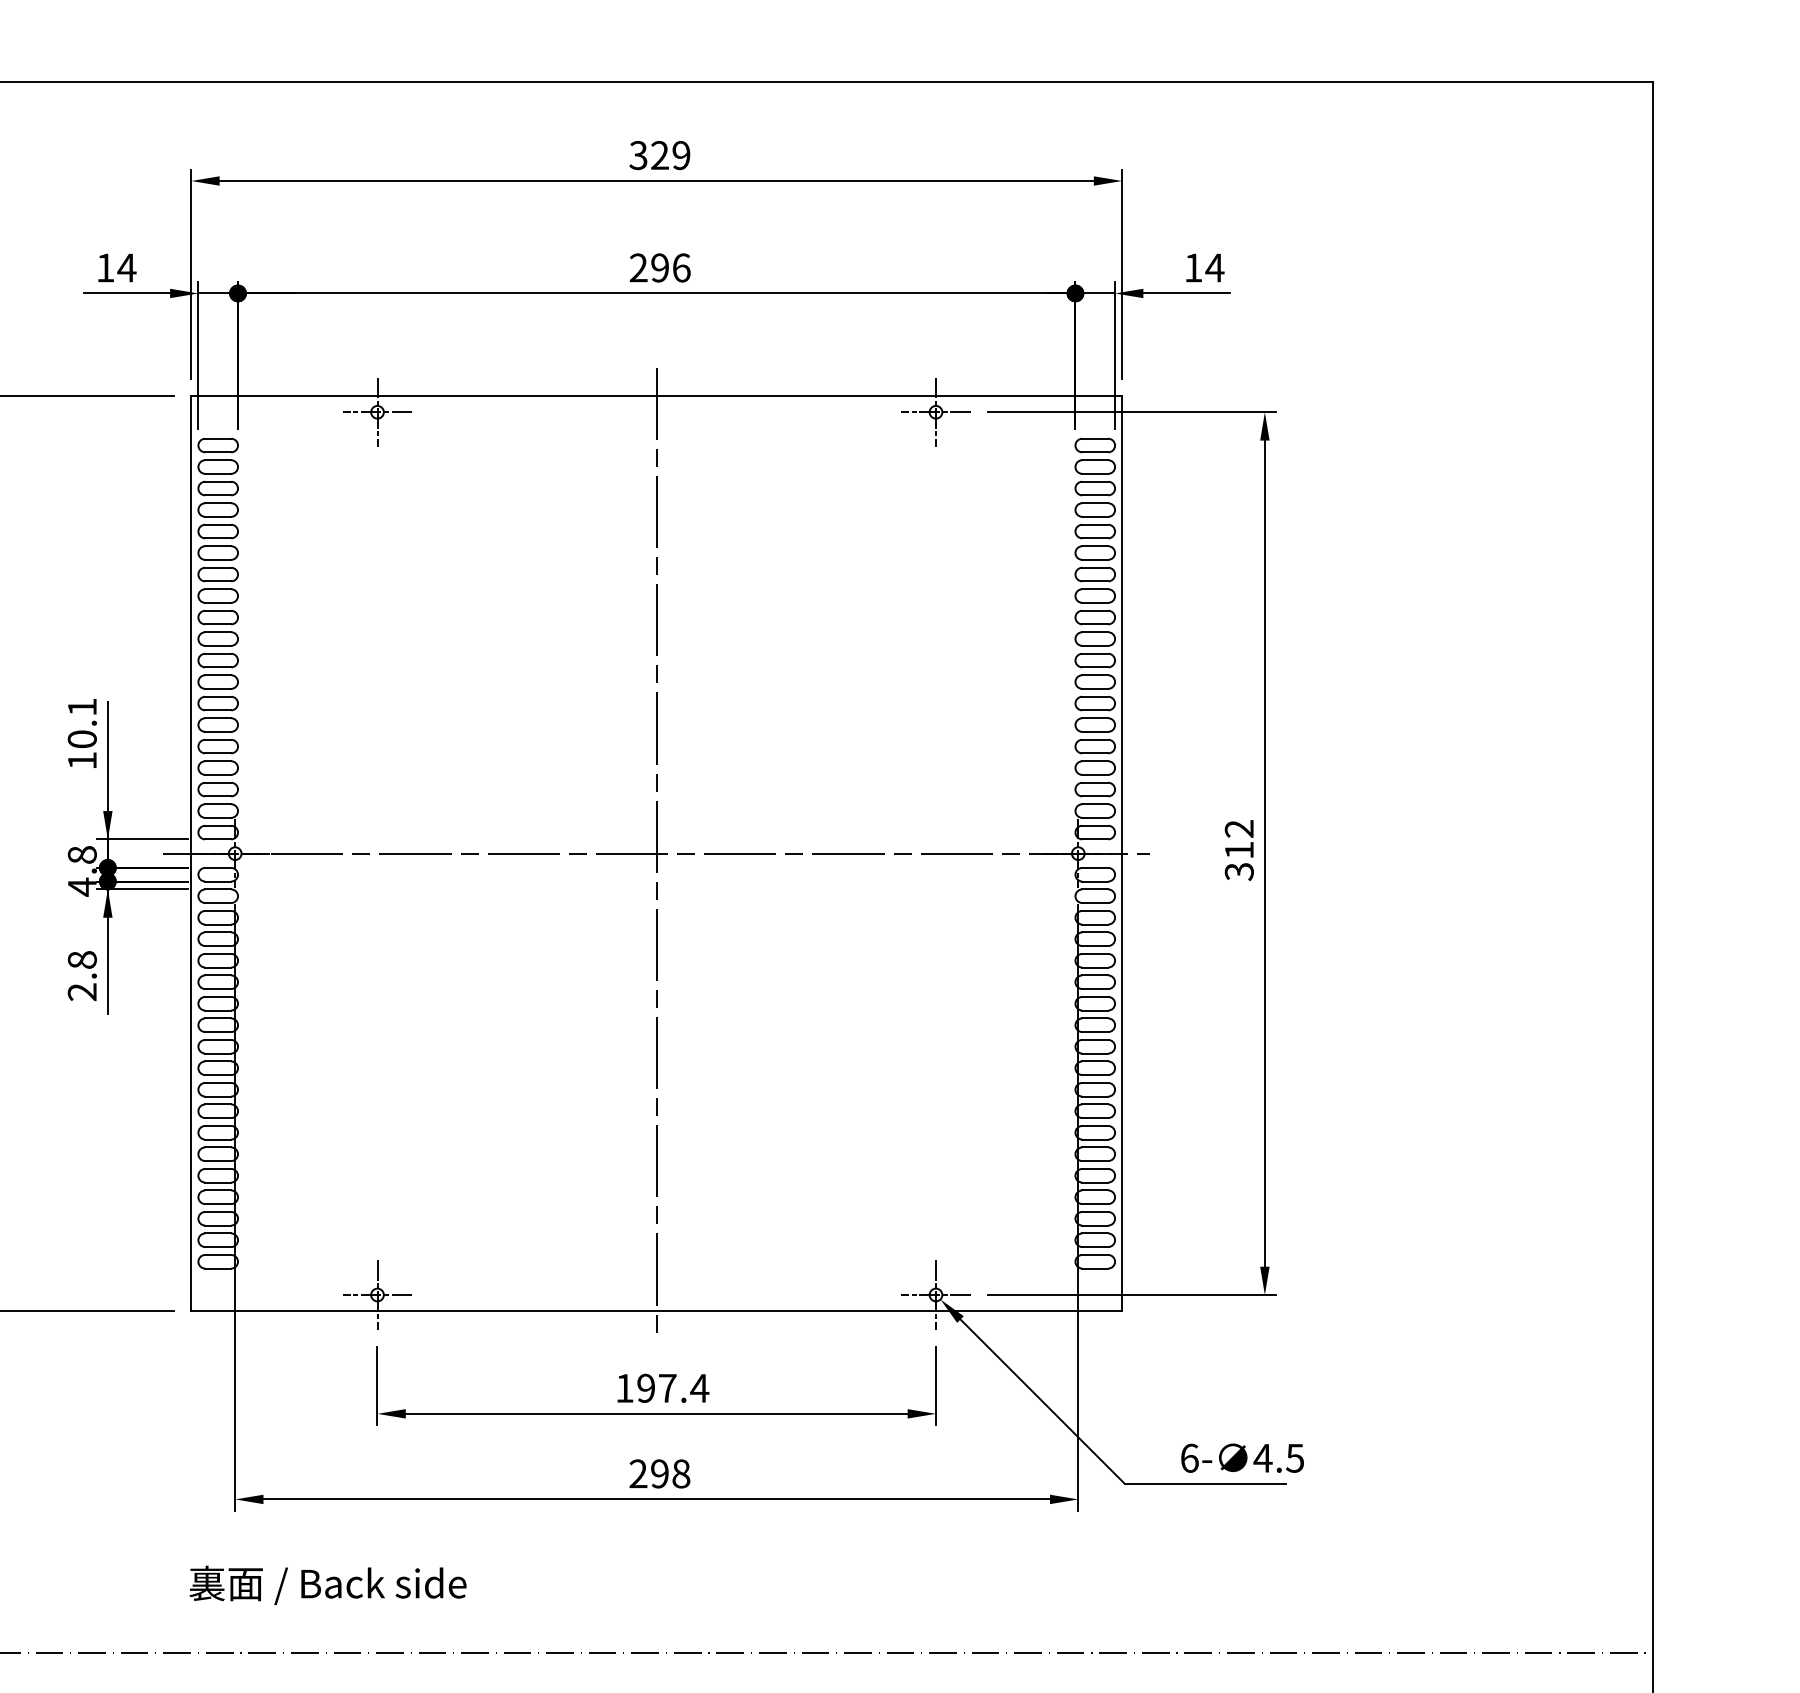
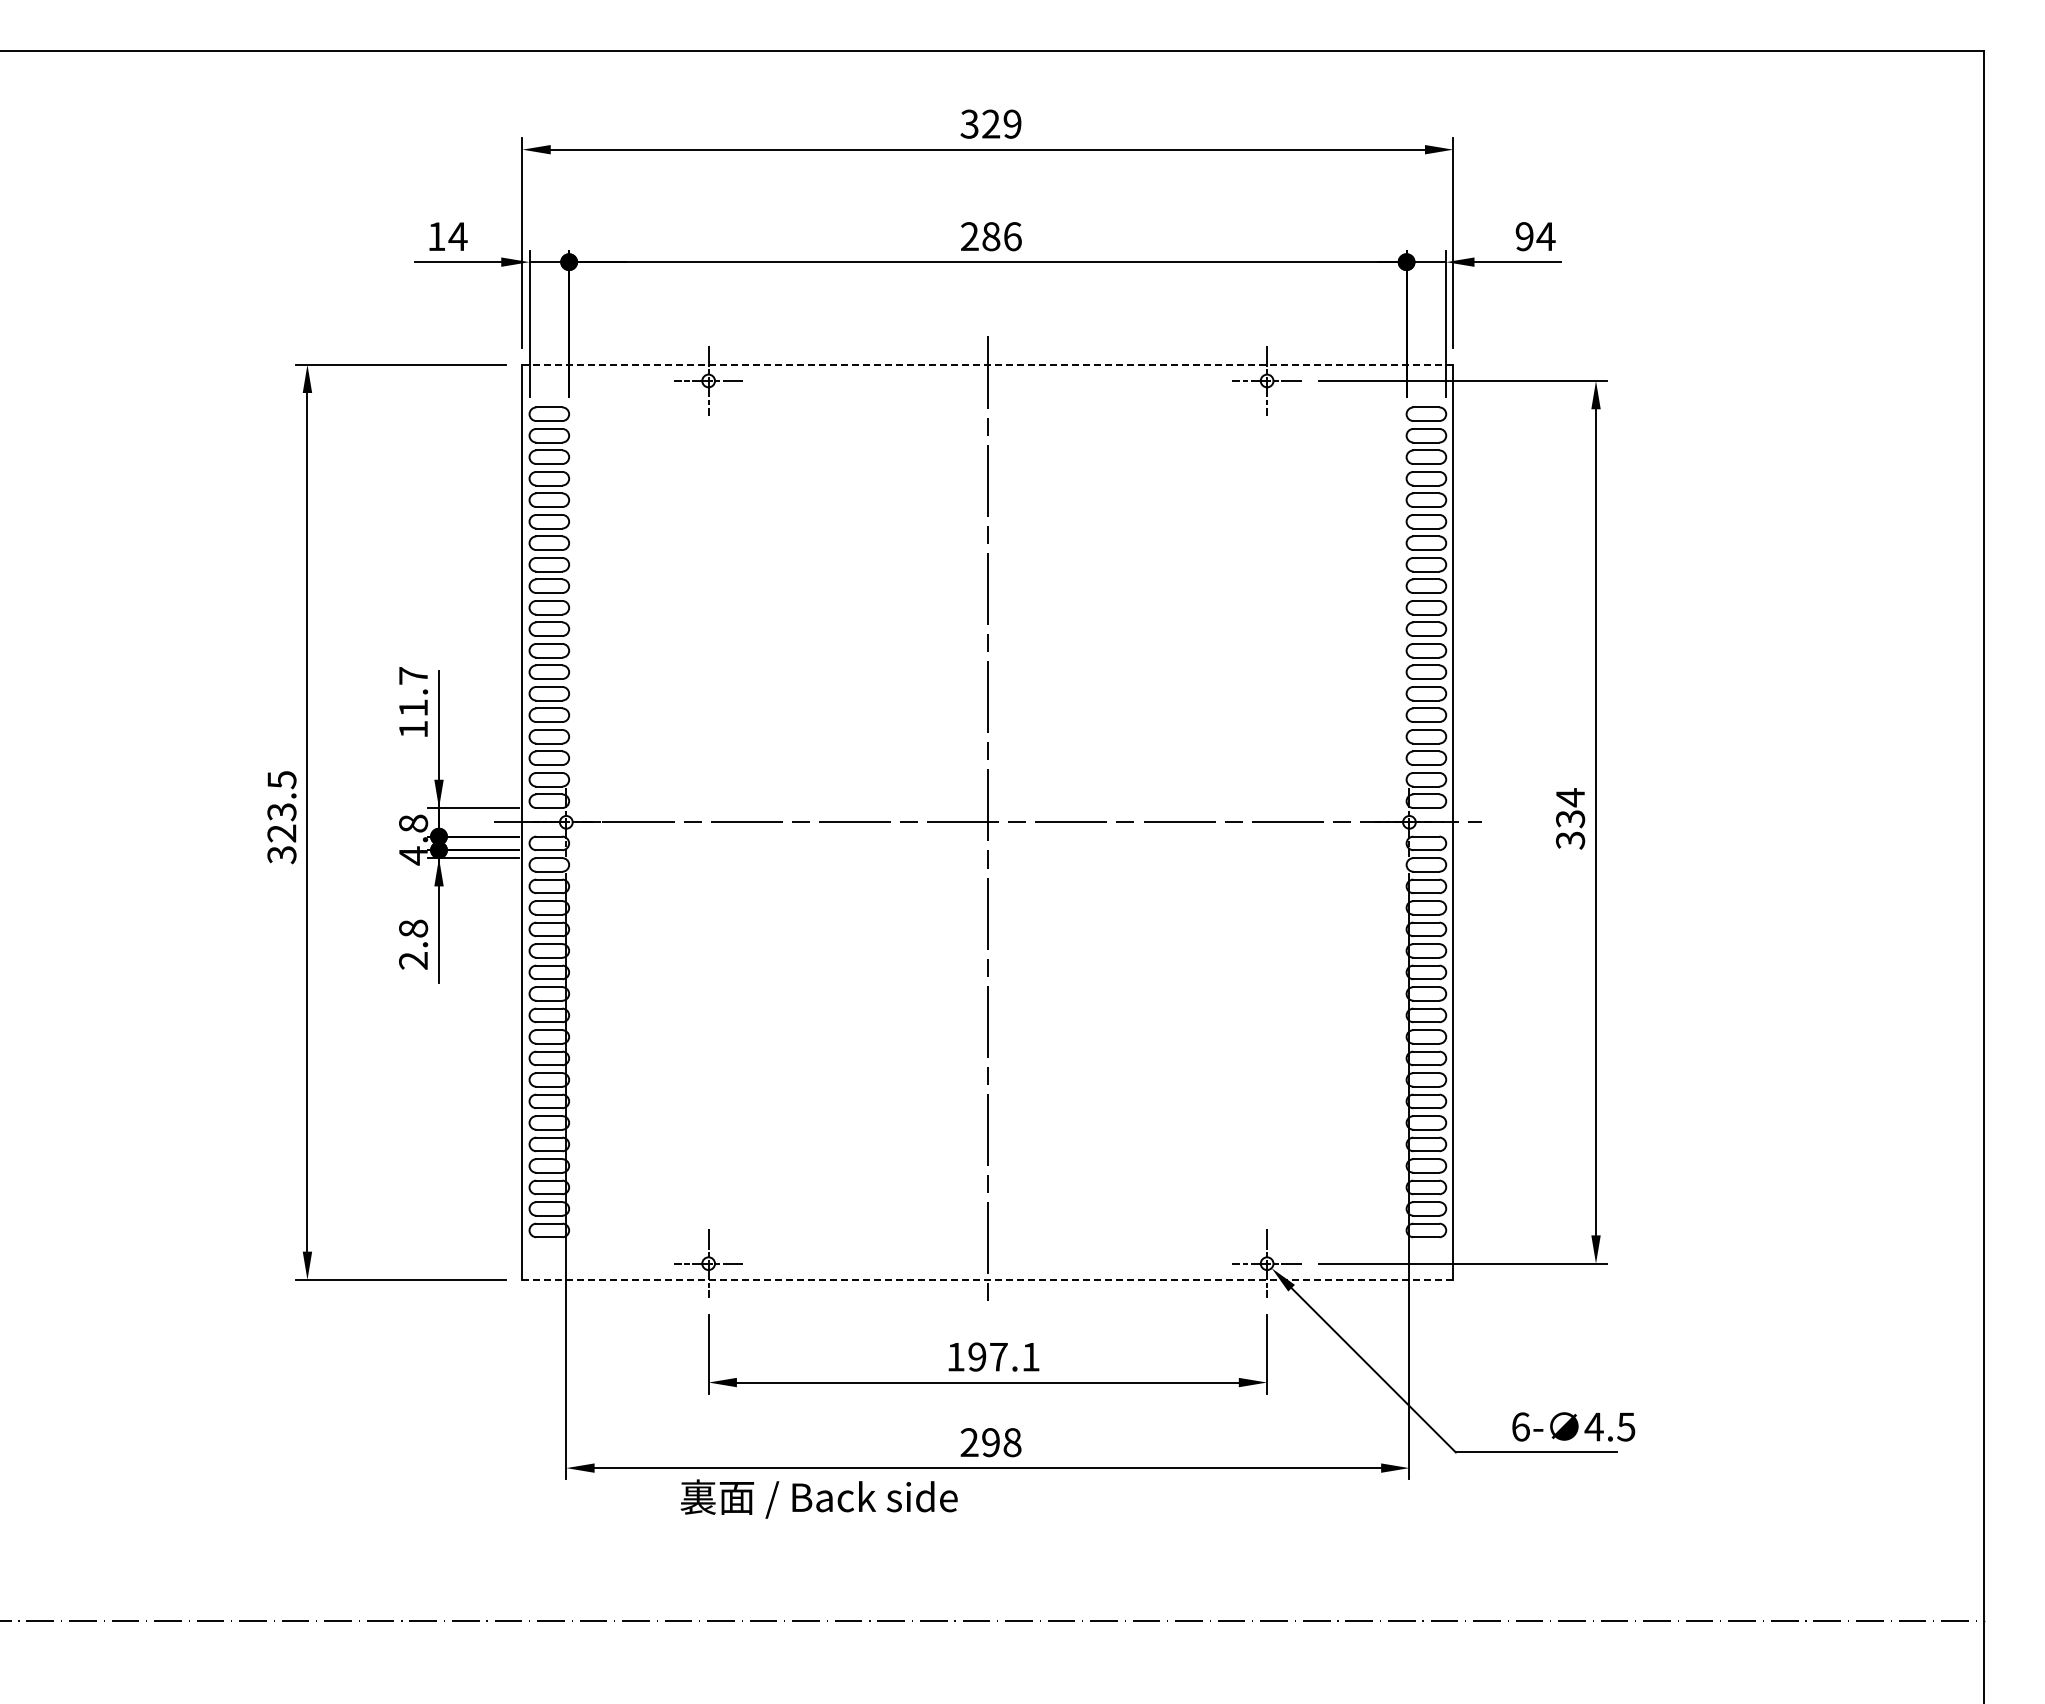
text: (660, 267) -> (991, 236), 296 -> 286
text: (1193, 267) -> (1524, 236), 14 -> 94
line: (656, 395) -> (987, 364), solid -> dashed
text: (82, 722) -> (413, 691), 10.1 -> 11.7
text: (1239, 839) -> (1570, 808), 312 -> 334
line: (657, 1310) -> (988, 1279), solid -> dashed
text: (699, 1388) -> (1030, 1357), 197.4 -> 197.1
text: (327, 1584) -> (818, 1498), moved

